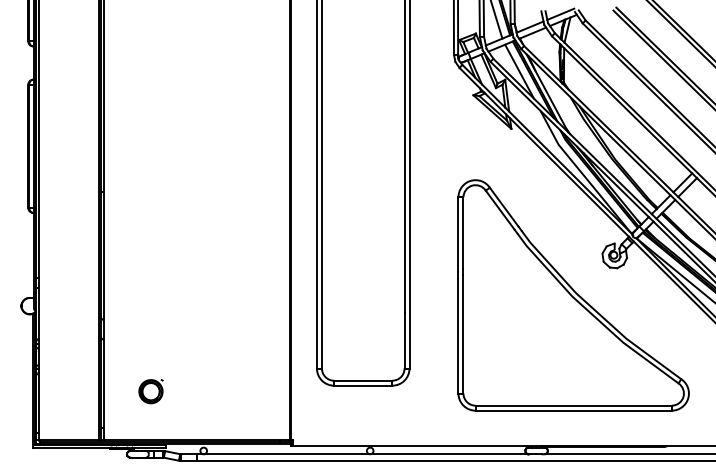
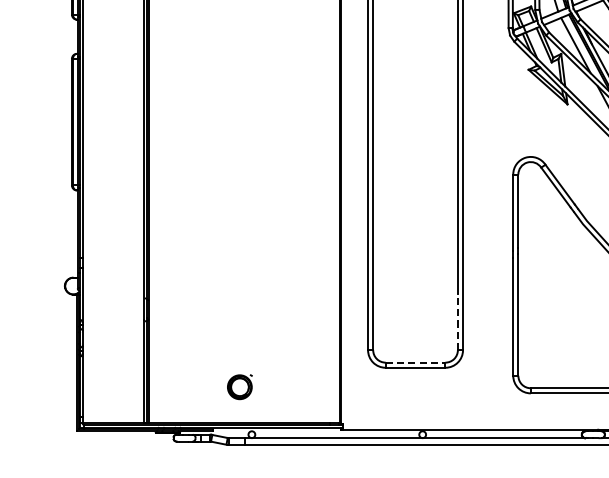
line: (404, 340) -> (457, 321), solid -> dashed
line: (363, 380) -> (415, 362), solid -> dashed
part: (150, 391) -> (239, 387), moved

